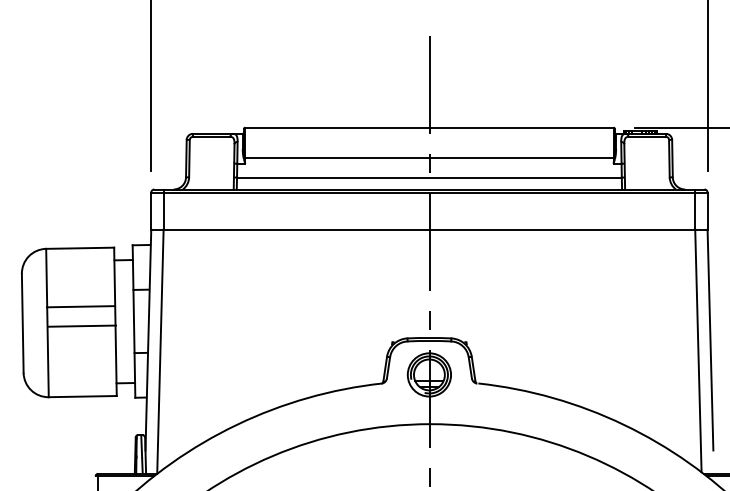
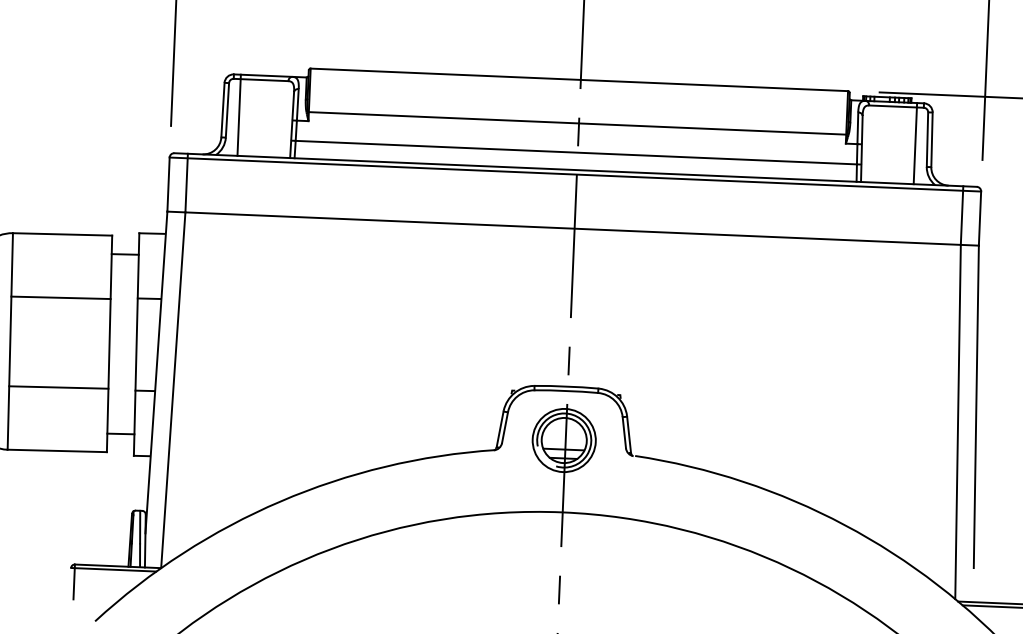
line: (197, 161) -> (239, 115), added
line: (661, 161) -> (915, 143), added
line: (80, 306) -> (60, 297), moved
line: (82, 325) -> (59, 386), moved

